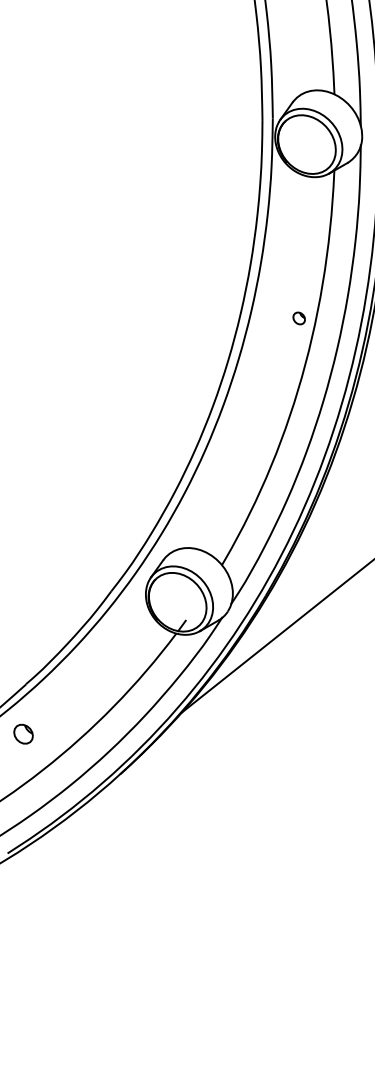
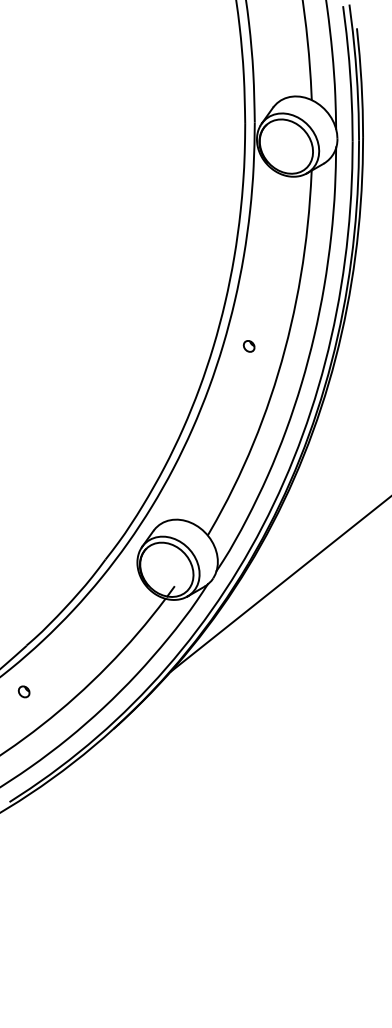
part: (298, 318) -> (248, 346), moved
part: (22, 733) -> (23, 691), size x0.62

